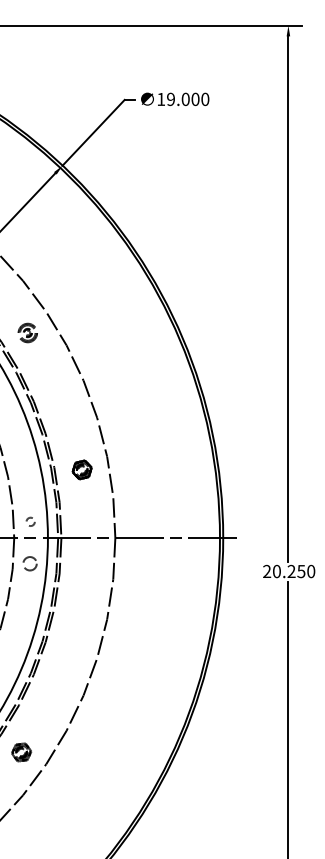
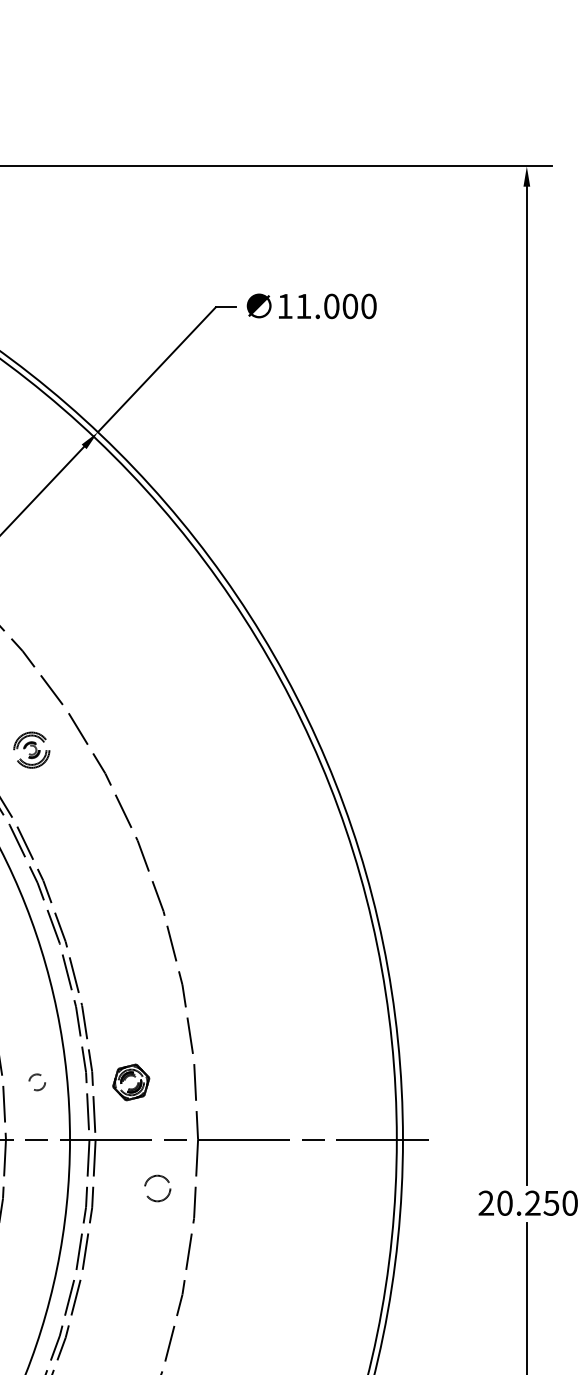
text: (170, 99) -> (302, 306), 19.000 -> 11.000
part: (81, 469) -> (129, 1081), moved
circle: (30, 521) -> (36, 1081), moved
circle: (29, 563) -> (156, 1188), moved

